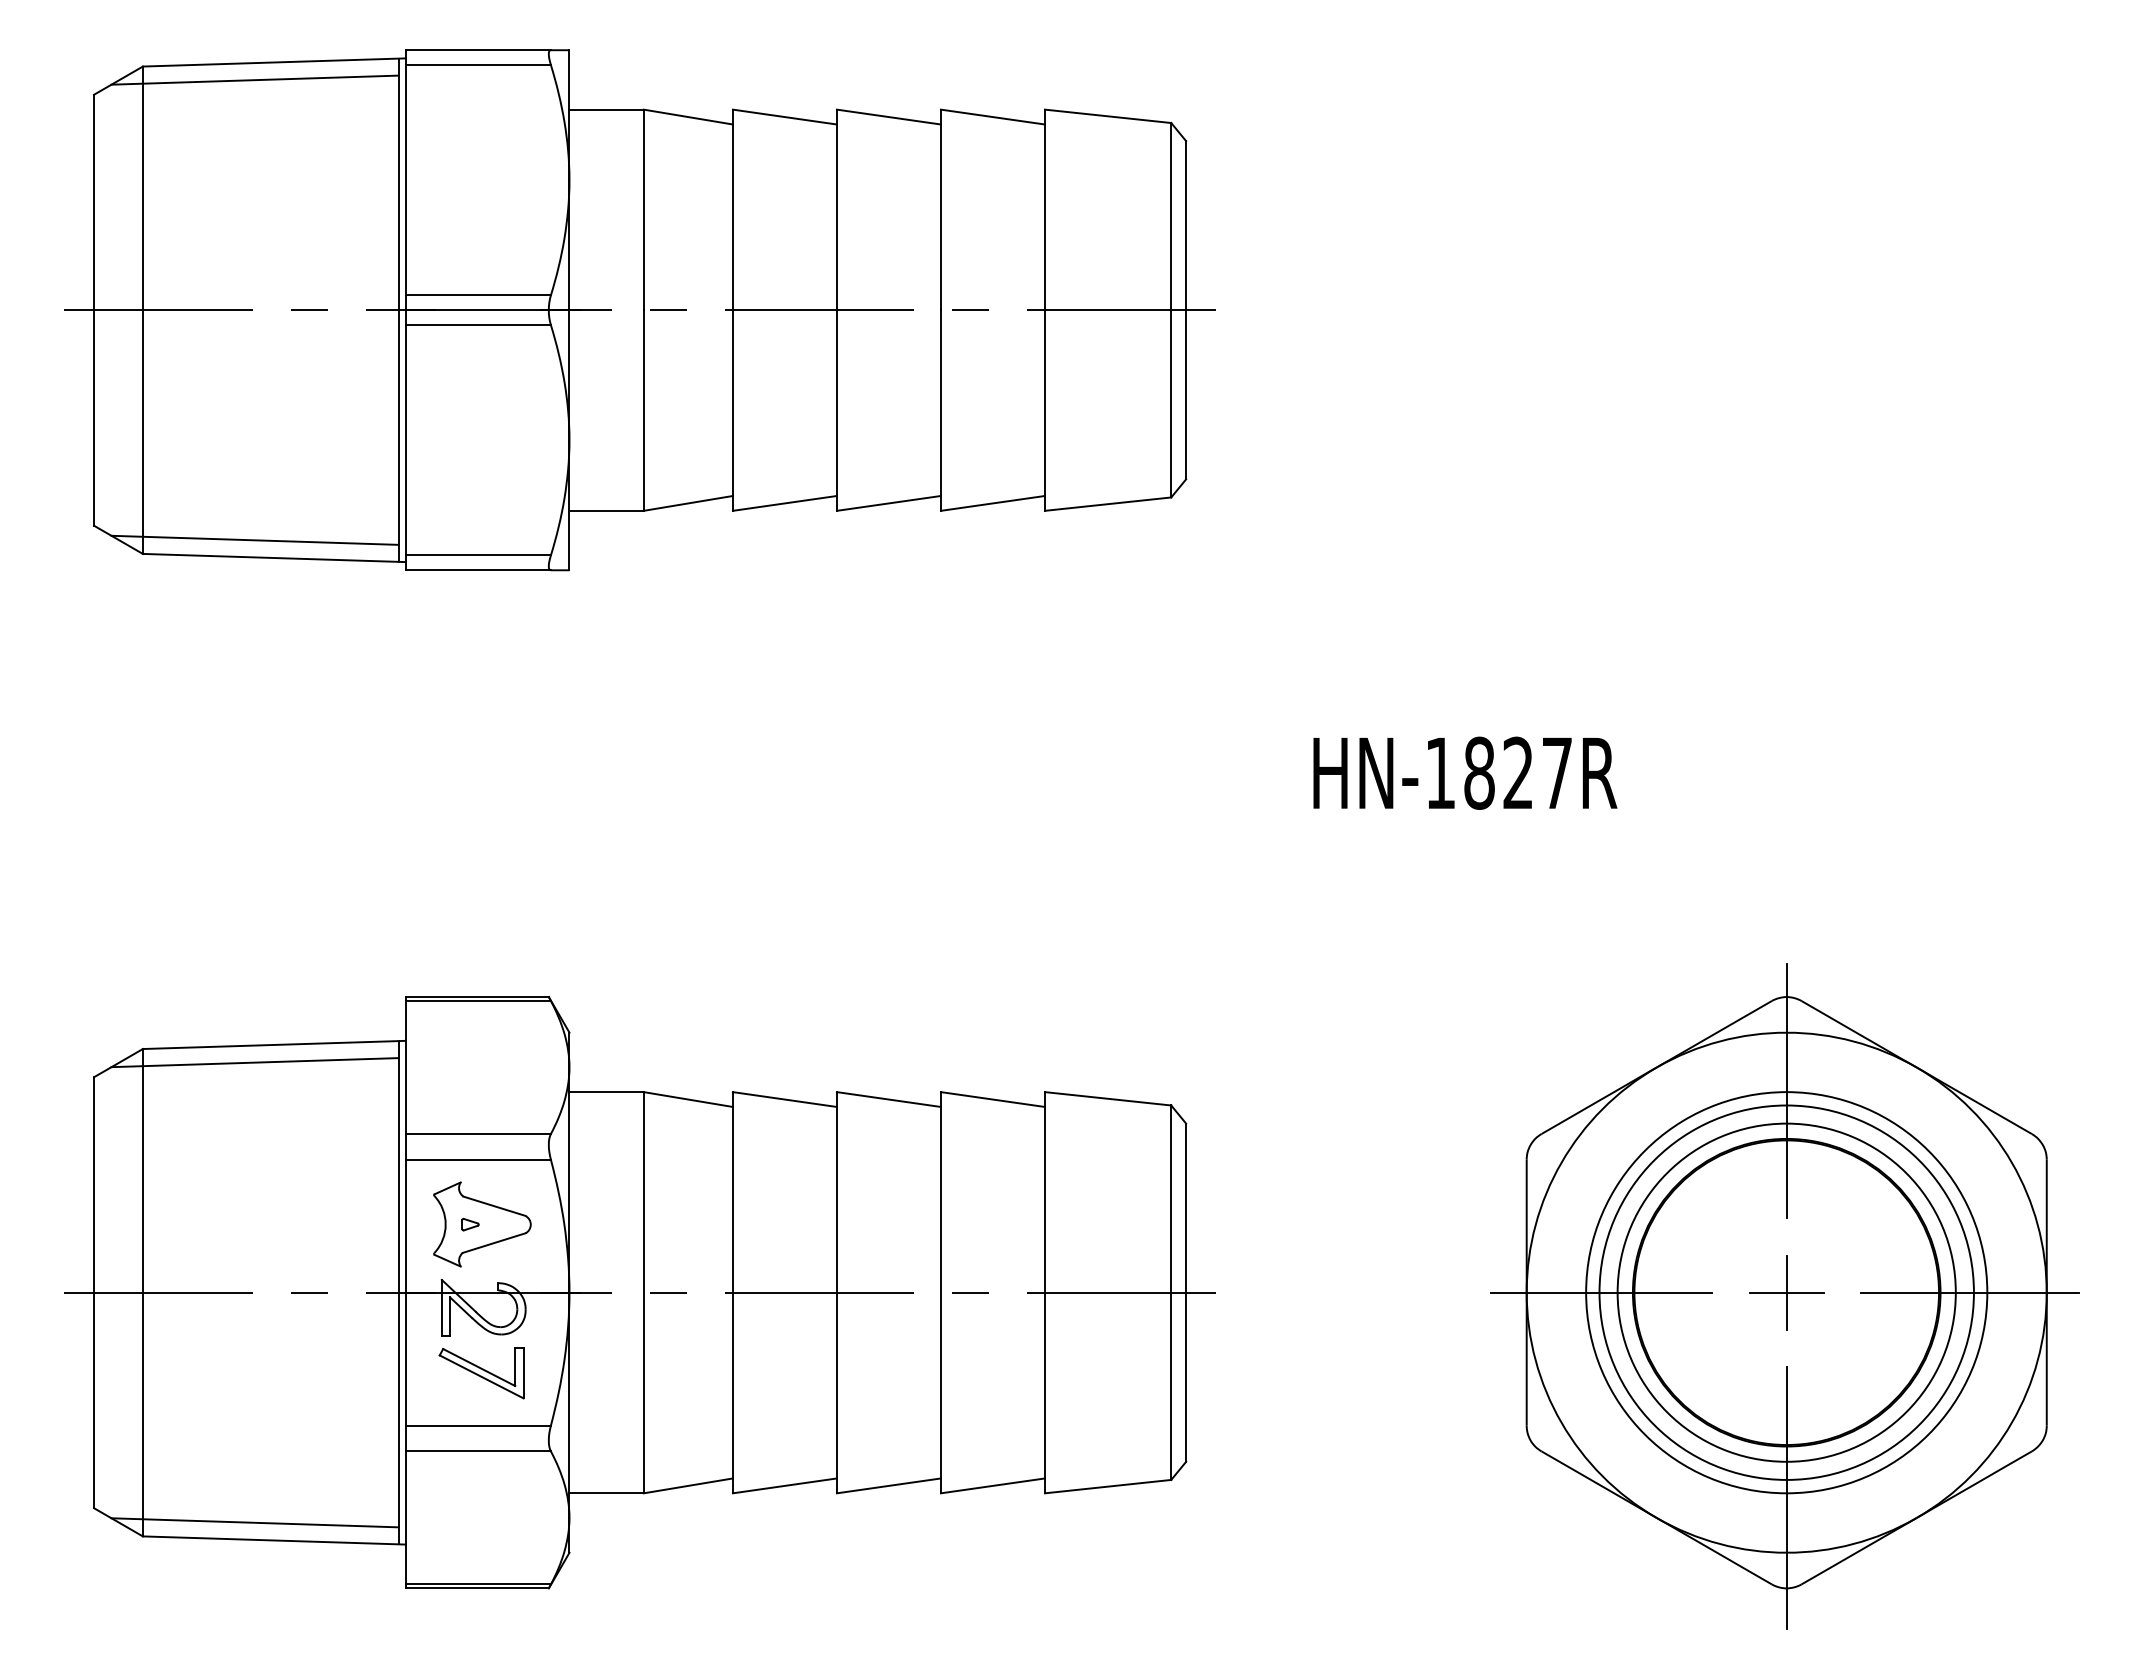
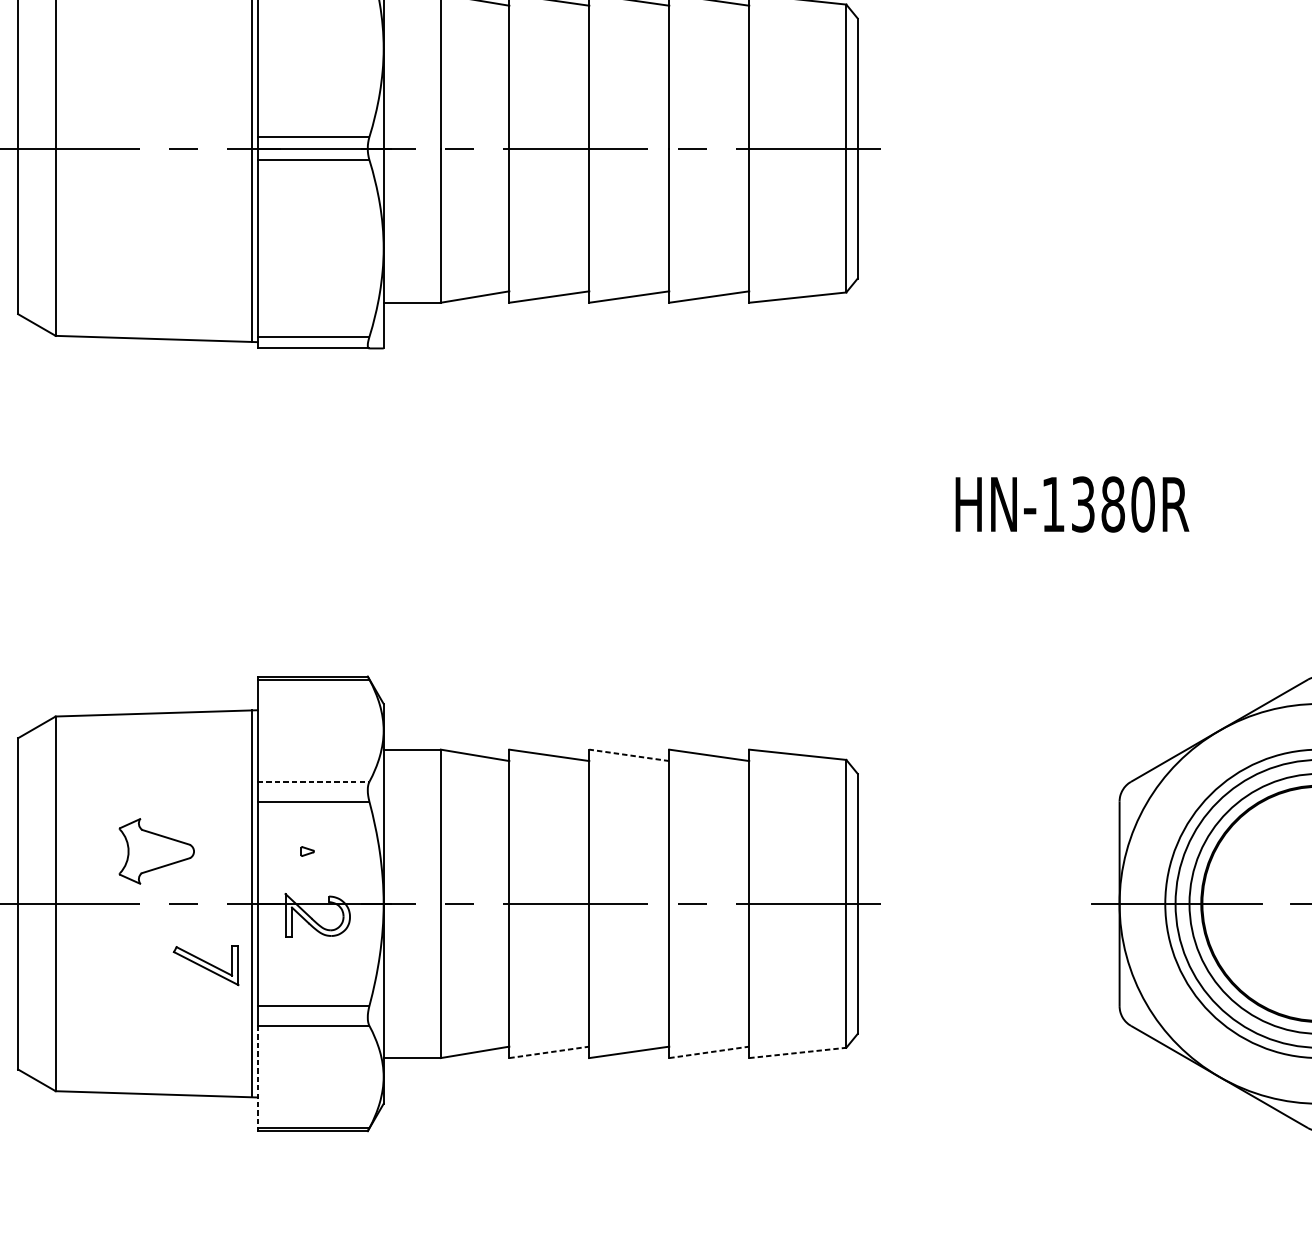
line: (254, 539) -> (141, 324), removed
text: (1518, 772) -> (1113, 503), HN-1827R -> HN-1380R
line: (254, 1062) -> (141, 726), removed
line: (888, 1099) -> (628, 755), solid -> dashed
line: (478, 1134) -> (313, 782), solid -> dashed
part: (482, 1224) -> (156, 851), moved
part: (481, 1373) -> (206, 965), moved
line: (784, 1485) -> (548, 1052), solid -> dashed
line: (992, 1485) -> (708, 1052), solid -> dashed
line: (1108, 1486) -> (798, 1052), solid -> dashed
line: (406, 1518) -> (258, 1077), solid -> dashed
line: (254, 1522) -> (141, 1080), removed

